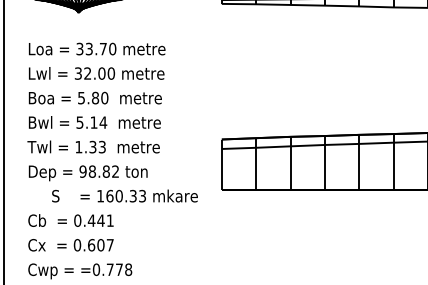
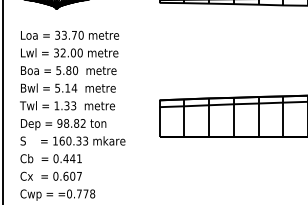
text: (124, 195) -> (72, 140), moved

